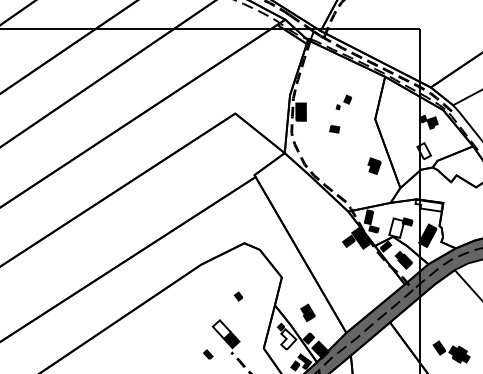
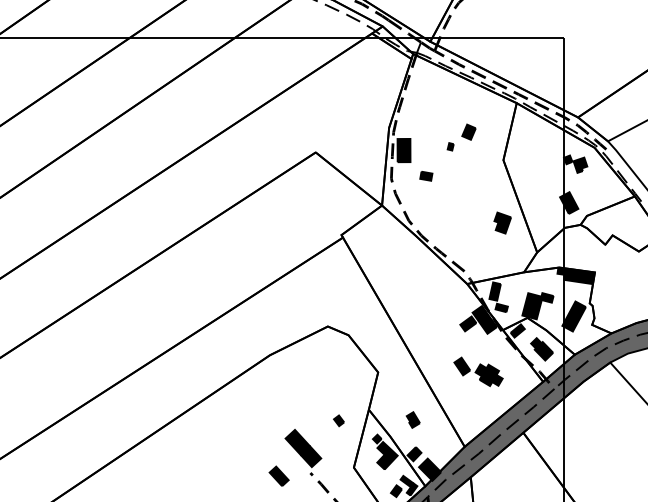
part: (343, 102) -> (460, 137), size x1.43
part: (334, 129) -> (425, 176), moved
fill: (424, 151) -> (569, 203), added
fill: (428, 205) -> (574, 275), added
fill: (396, 227) -> (531, 305), added
part: (237, 296) -> (337, 420), moved
part: (307, 312) -> (412, 419), size x0.71
fill: (221, 329) -> (297, 442), added
fill: (288, 339) -> (387, 455), added
part: (451, 351) -> (478, 371), moved
part: (208, 354) -> (279, 475), size x1.67

